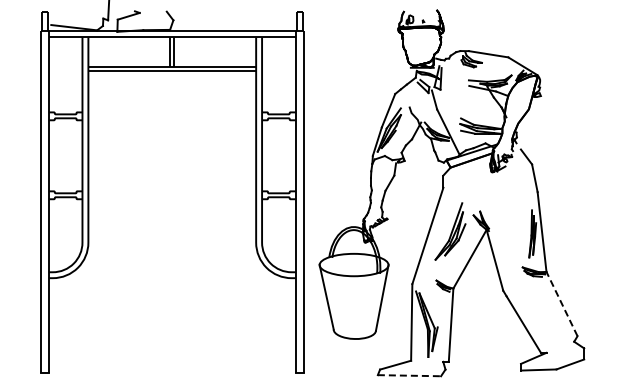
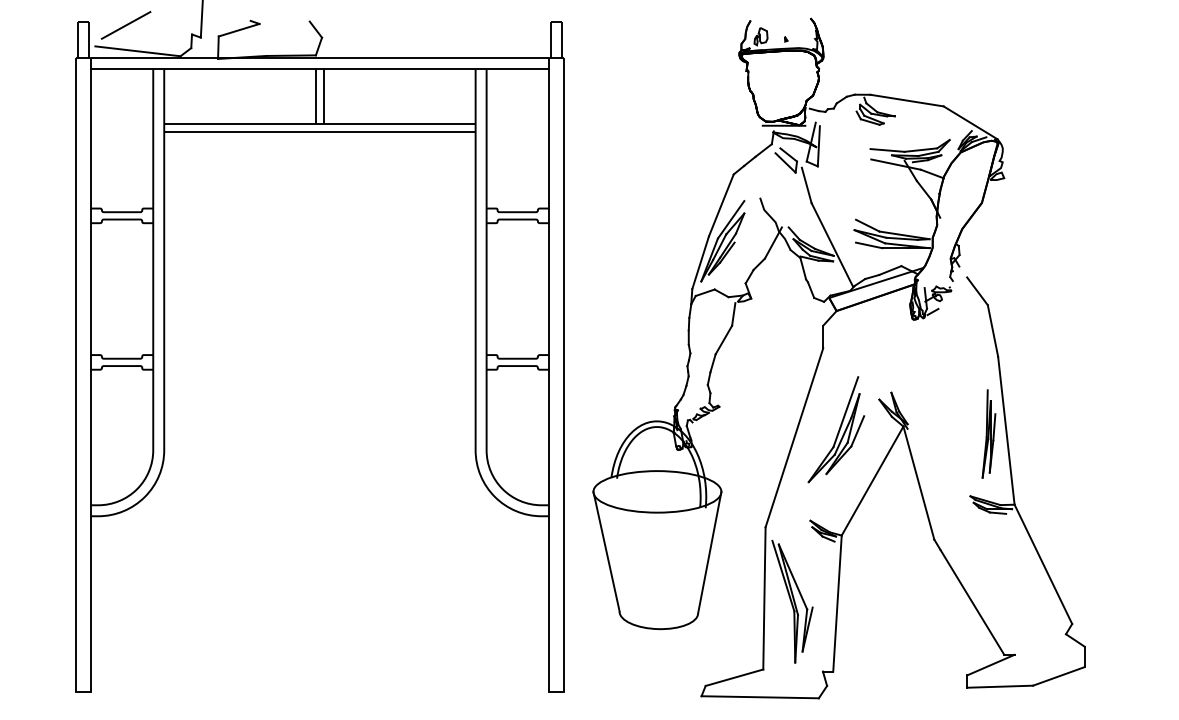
line: (67, 13) -> (125, 24), added
line: (562, 304) -> (1044, 565), dashed -> solid
line: (409, 375) -> (760, 696), dashed -> solid

